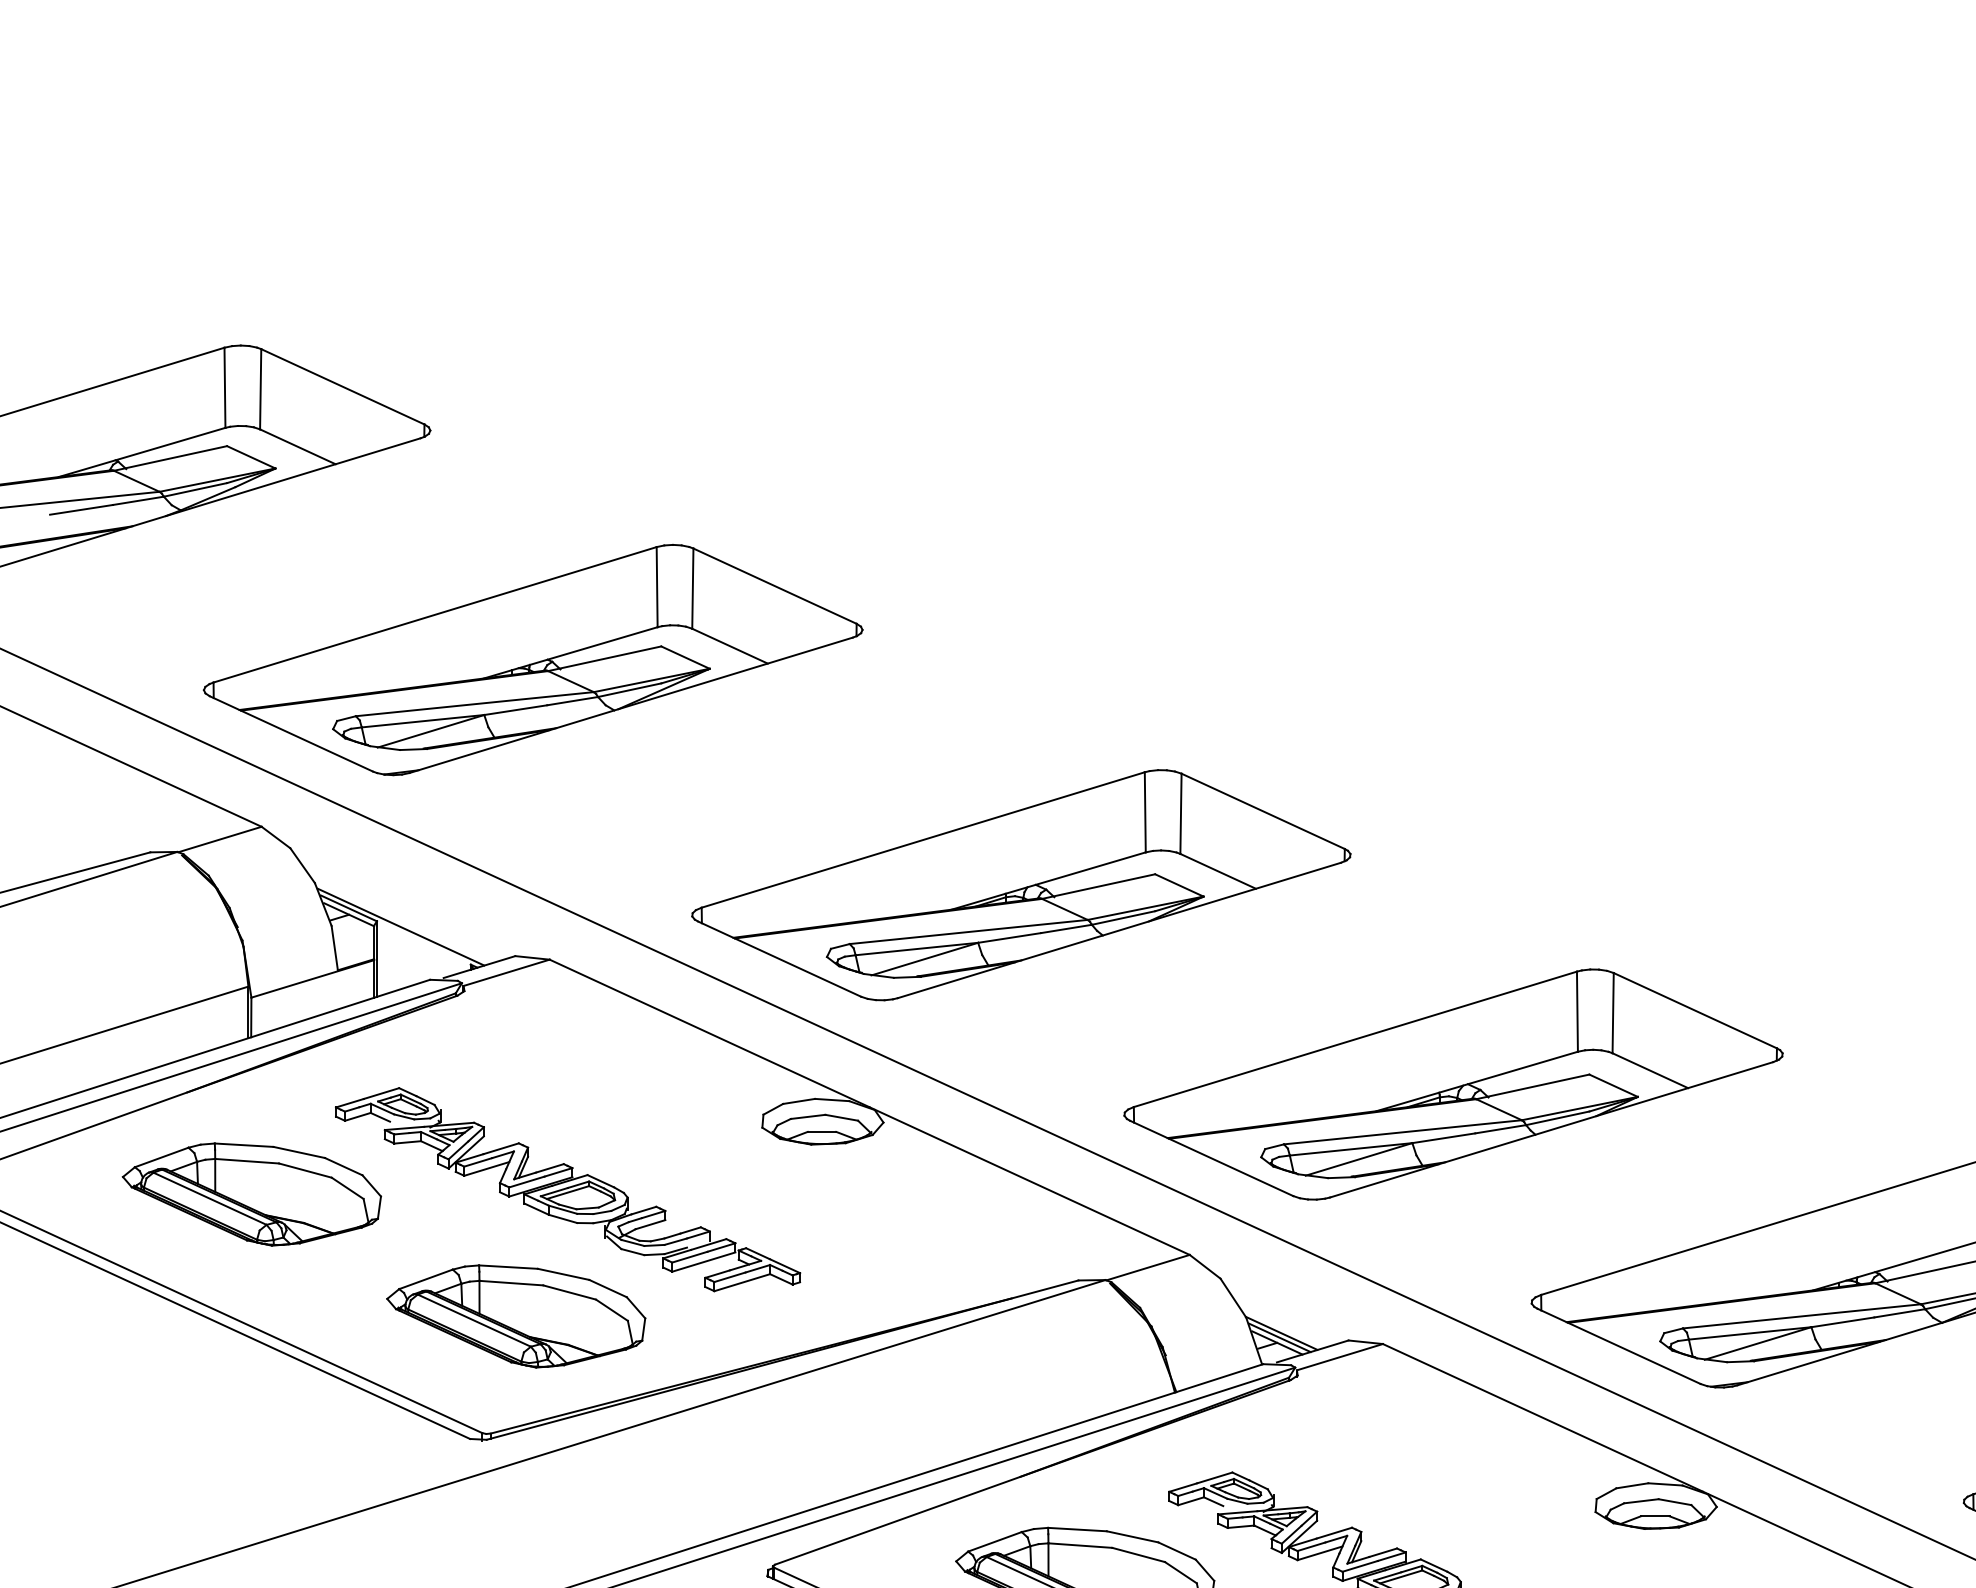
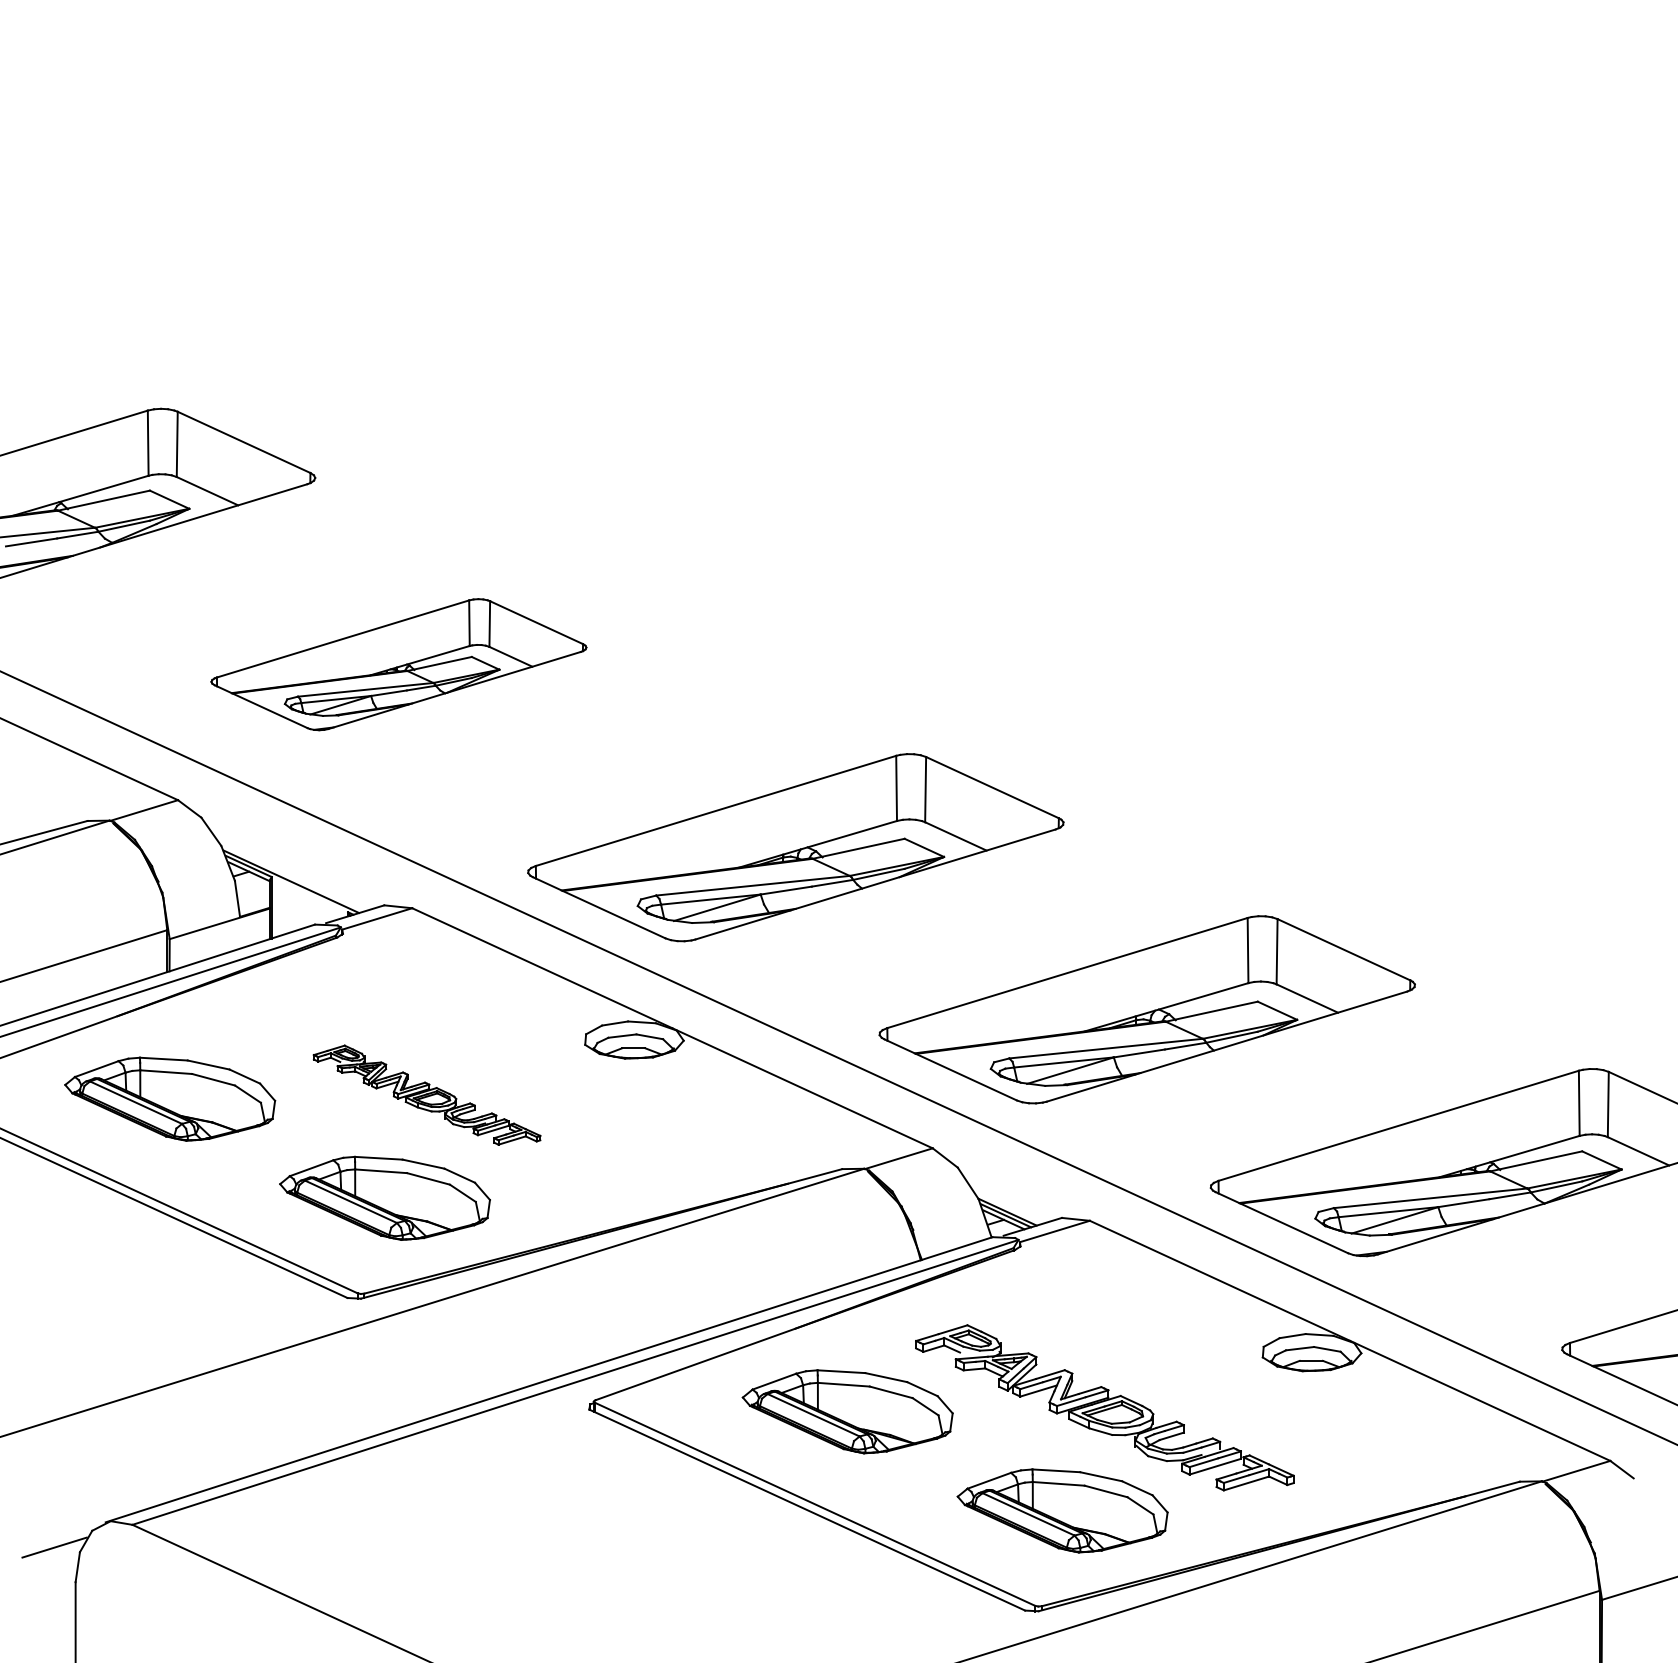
part: (532, 659) -> (398, 664), size x0.7
part: (567, 1188) -> (426, 1094), size x0.6

